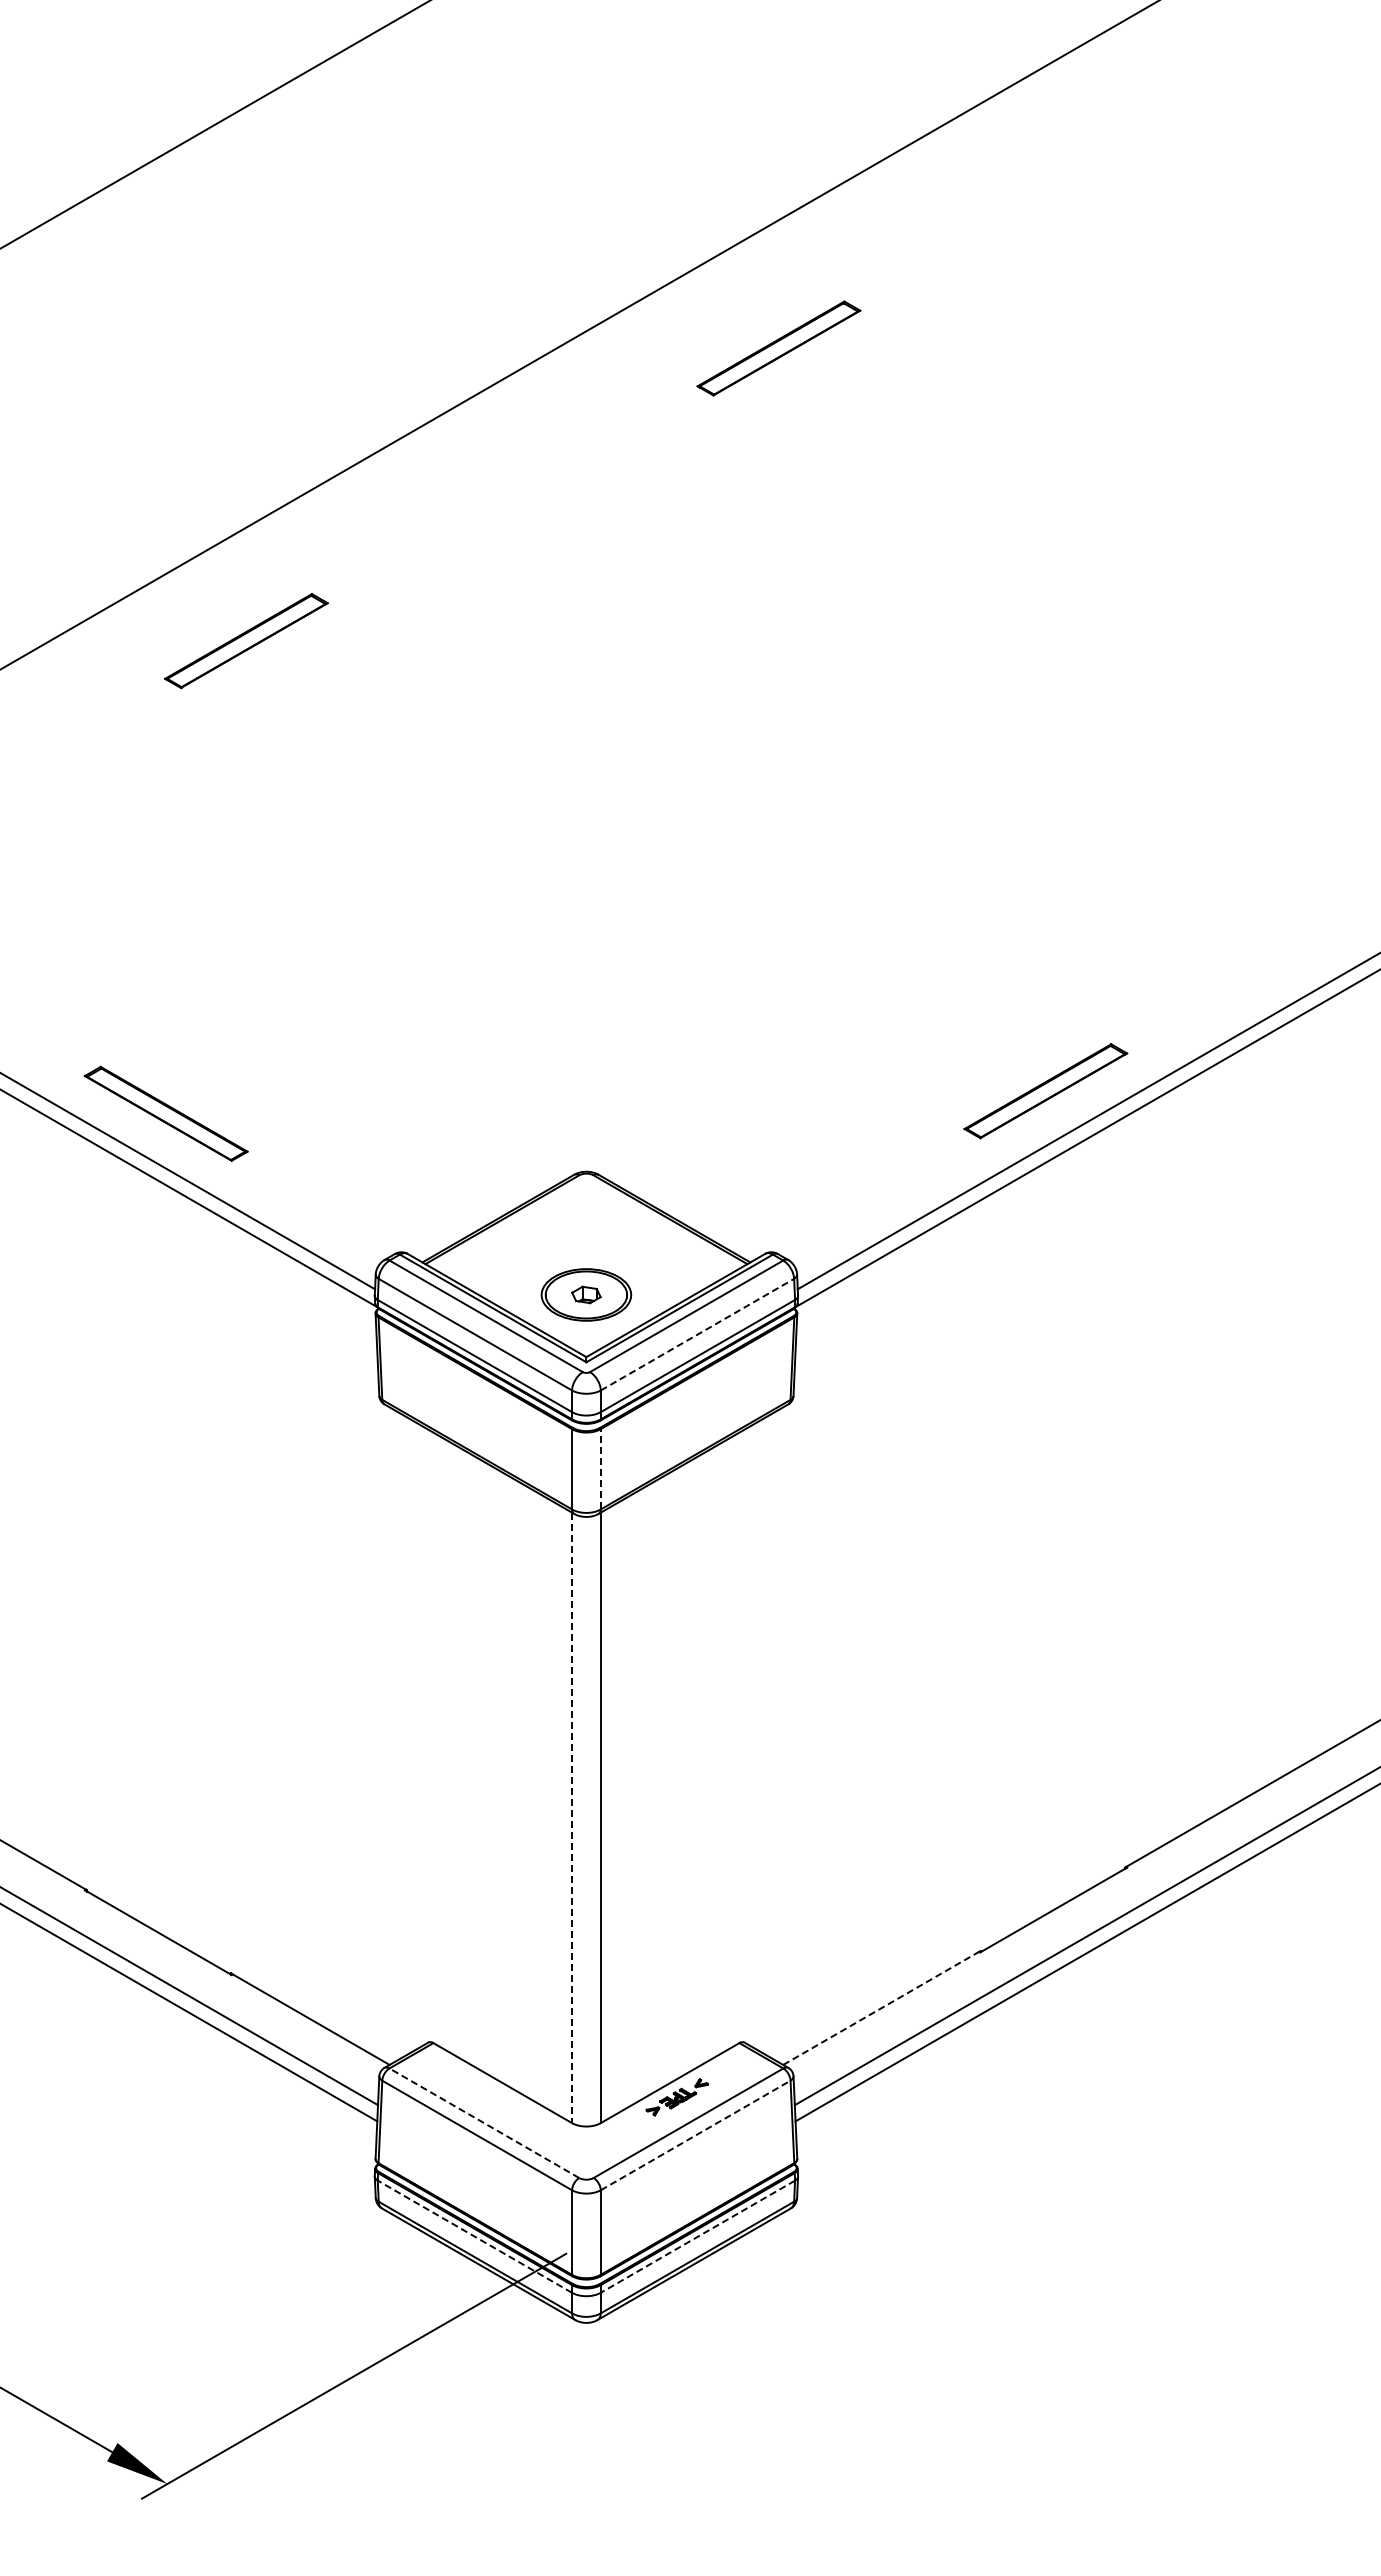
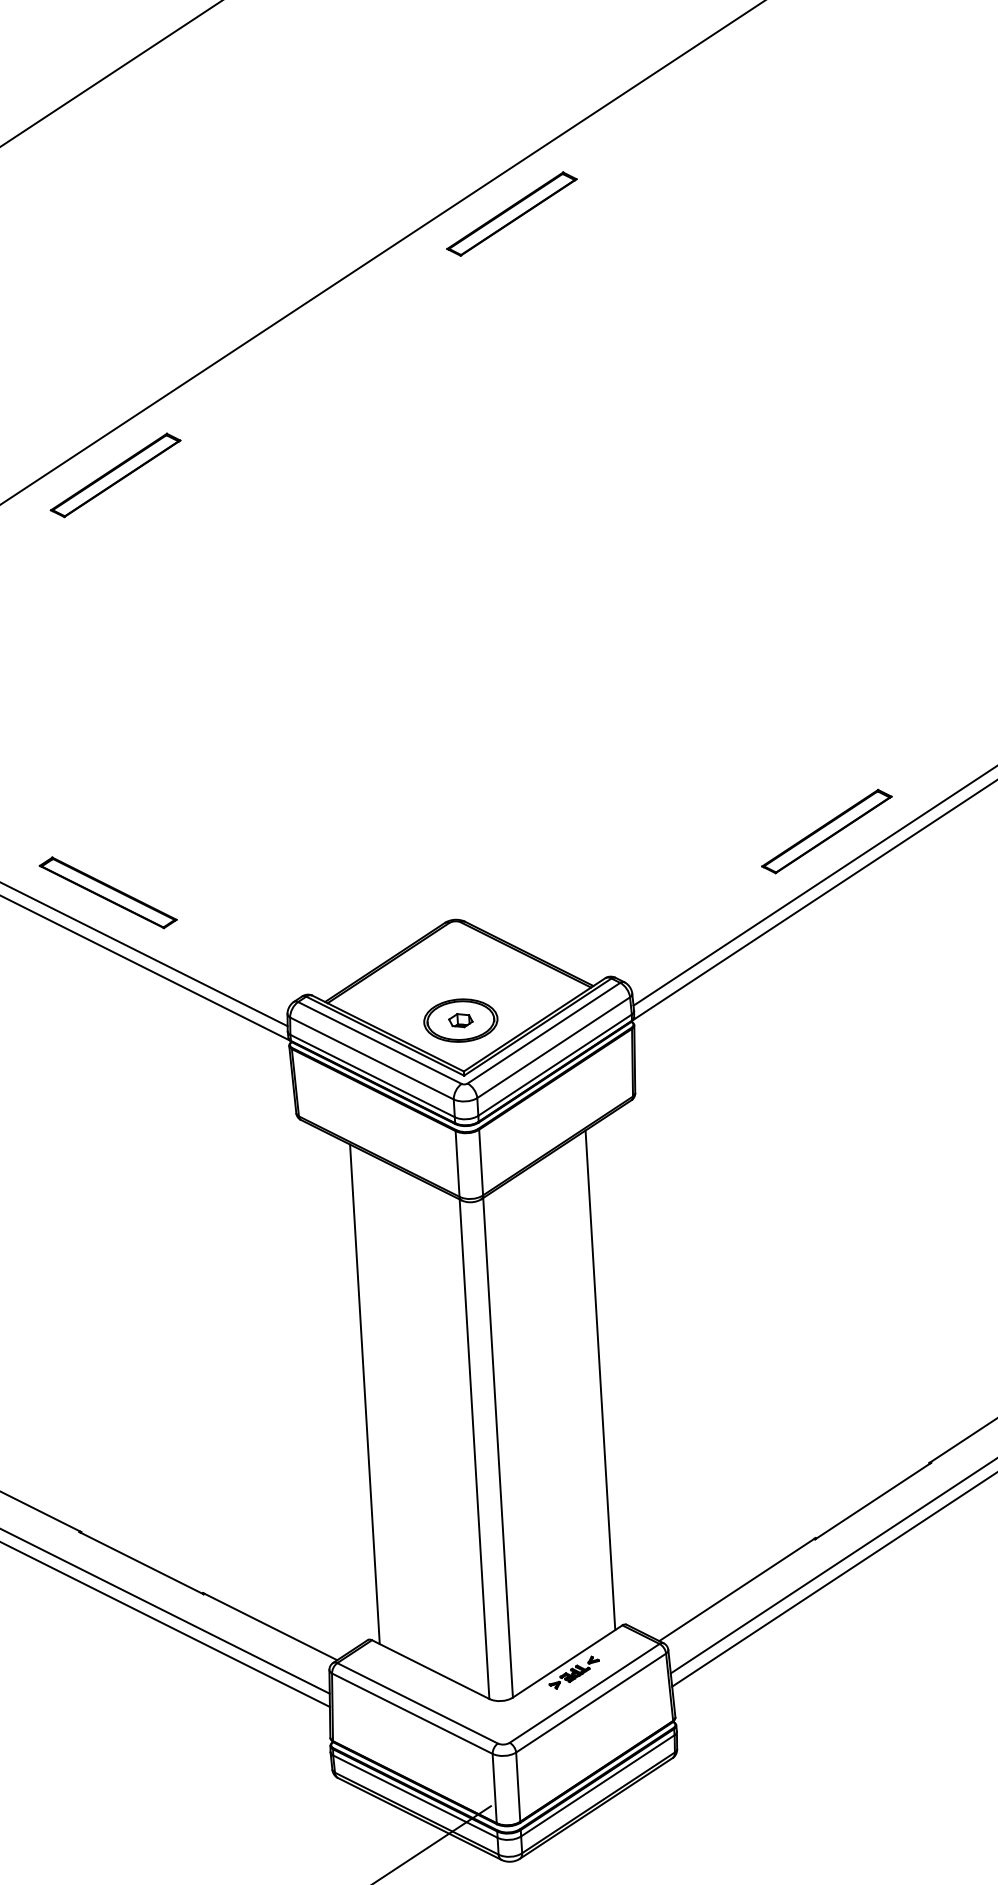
part: (778, 348) -> (511, 214), moved
part: (246, 640) -> (115, 474), moved
line: (697, 1334) -> (553, 1047), dashed -> solid
line: (600, 1468) -> (480, 1161), dashed -> solid
line: (442, 1742) -> (364, 1393), added
line: (730, 1742) -> (600, 1379), added
line: (572, 1818) -> (474, 1449), dashed -> solid
line: (882, 2007) -> (737, 1589), dashed -> solid
line: (484, 2123) -> (417, 1703), dashed -> solid
line: (695, 2135) -> (590, 1703), dashed -> solid
line: (474, 2236) -> (415, 1796), dashed -> solid
line: (697, 2236) -> (597, 1785), dashed -> solid

